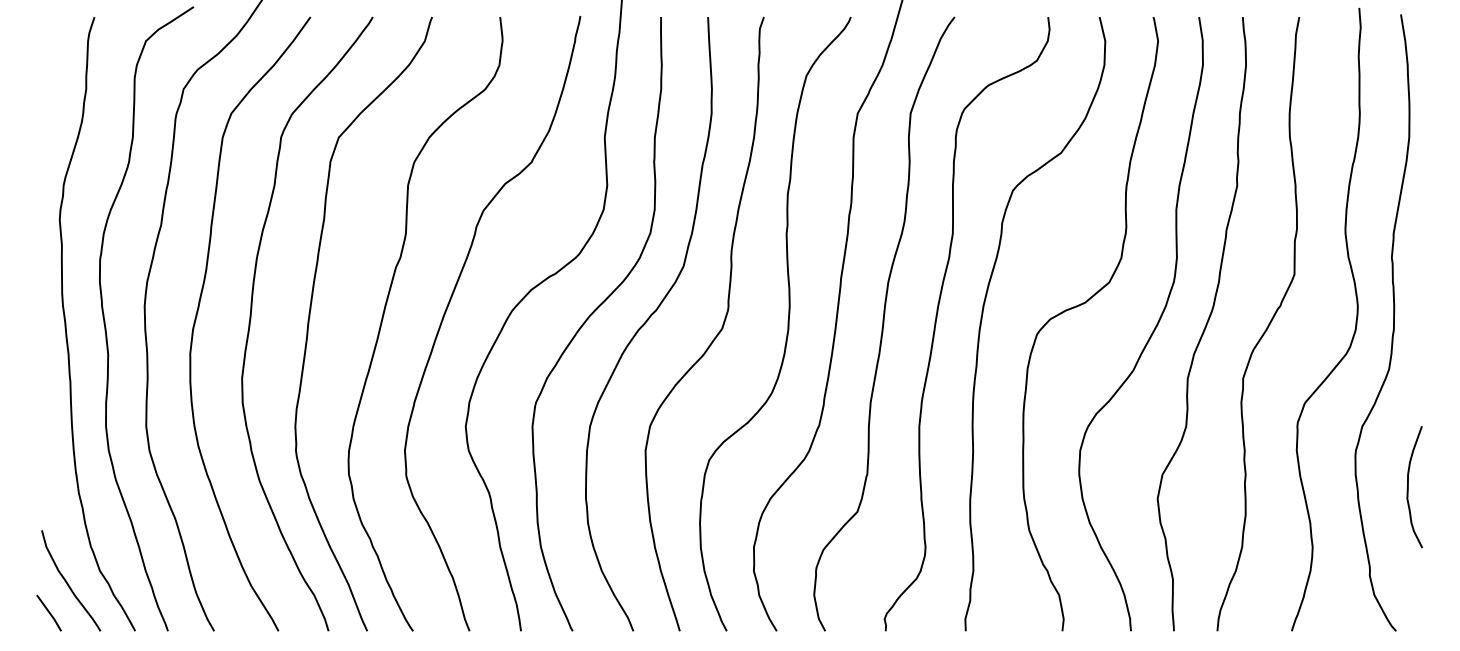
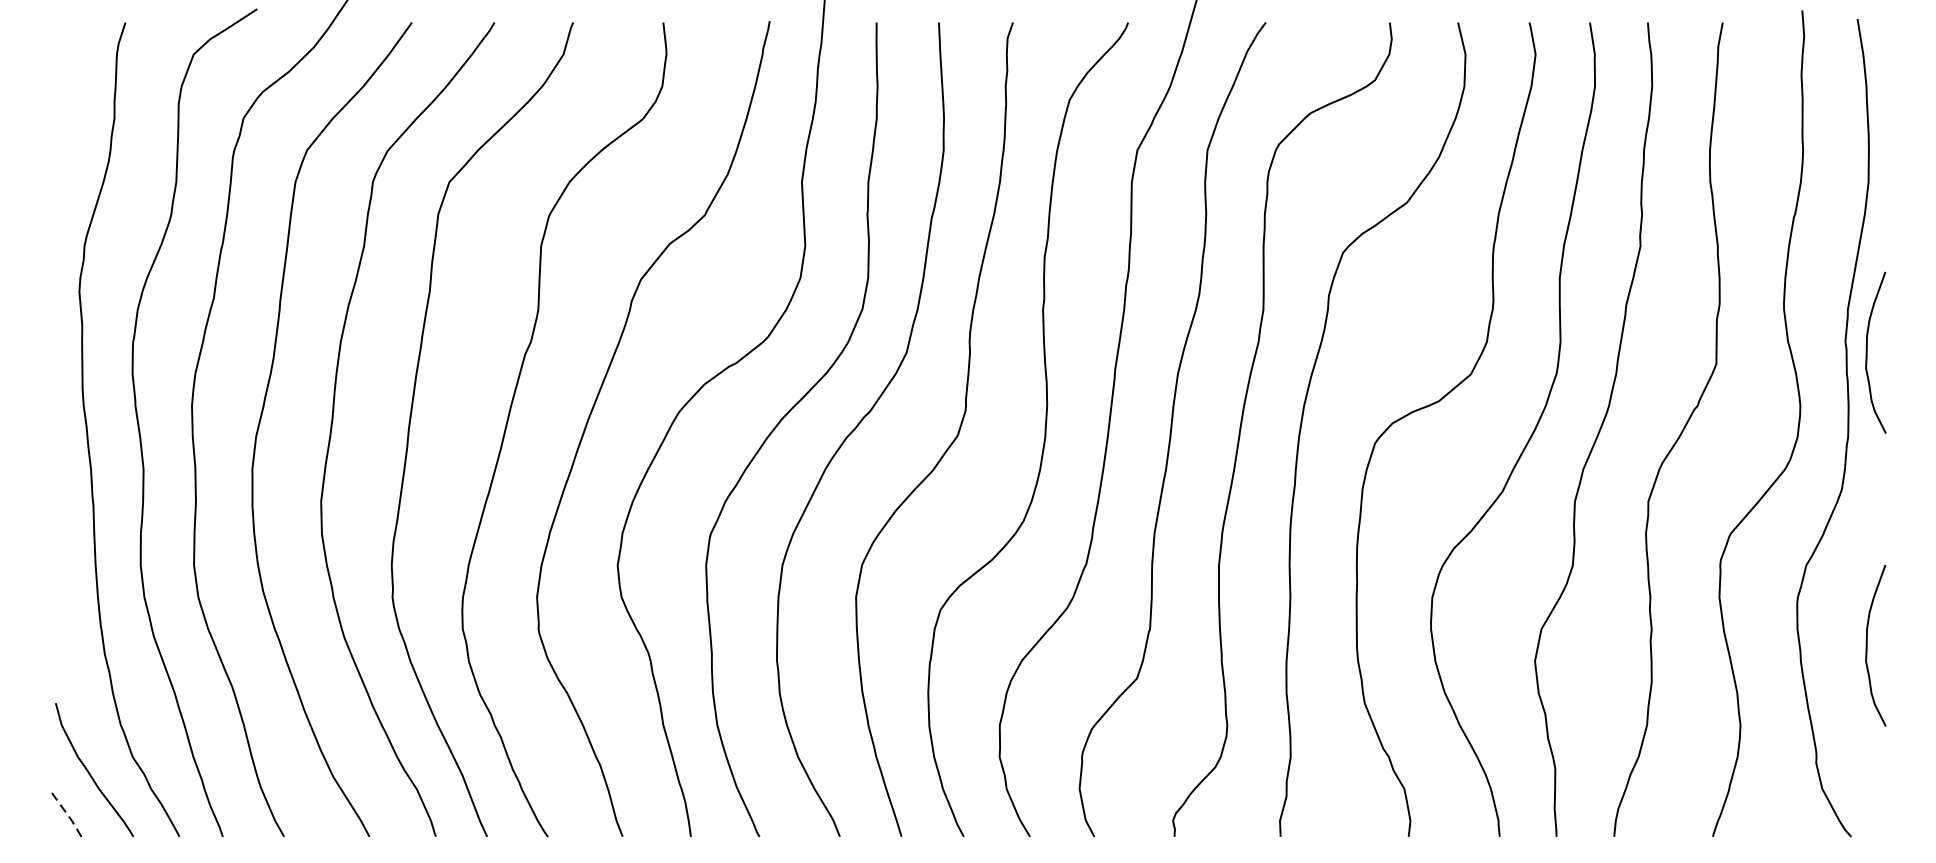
curve: (1408, 266) -> (1867, 353), added
line: (49, 612) -> (65, 812), solid -> dashed

